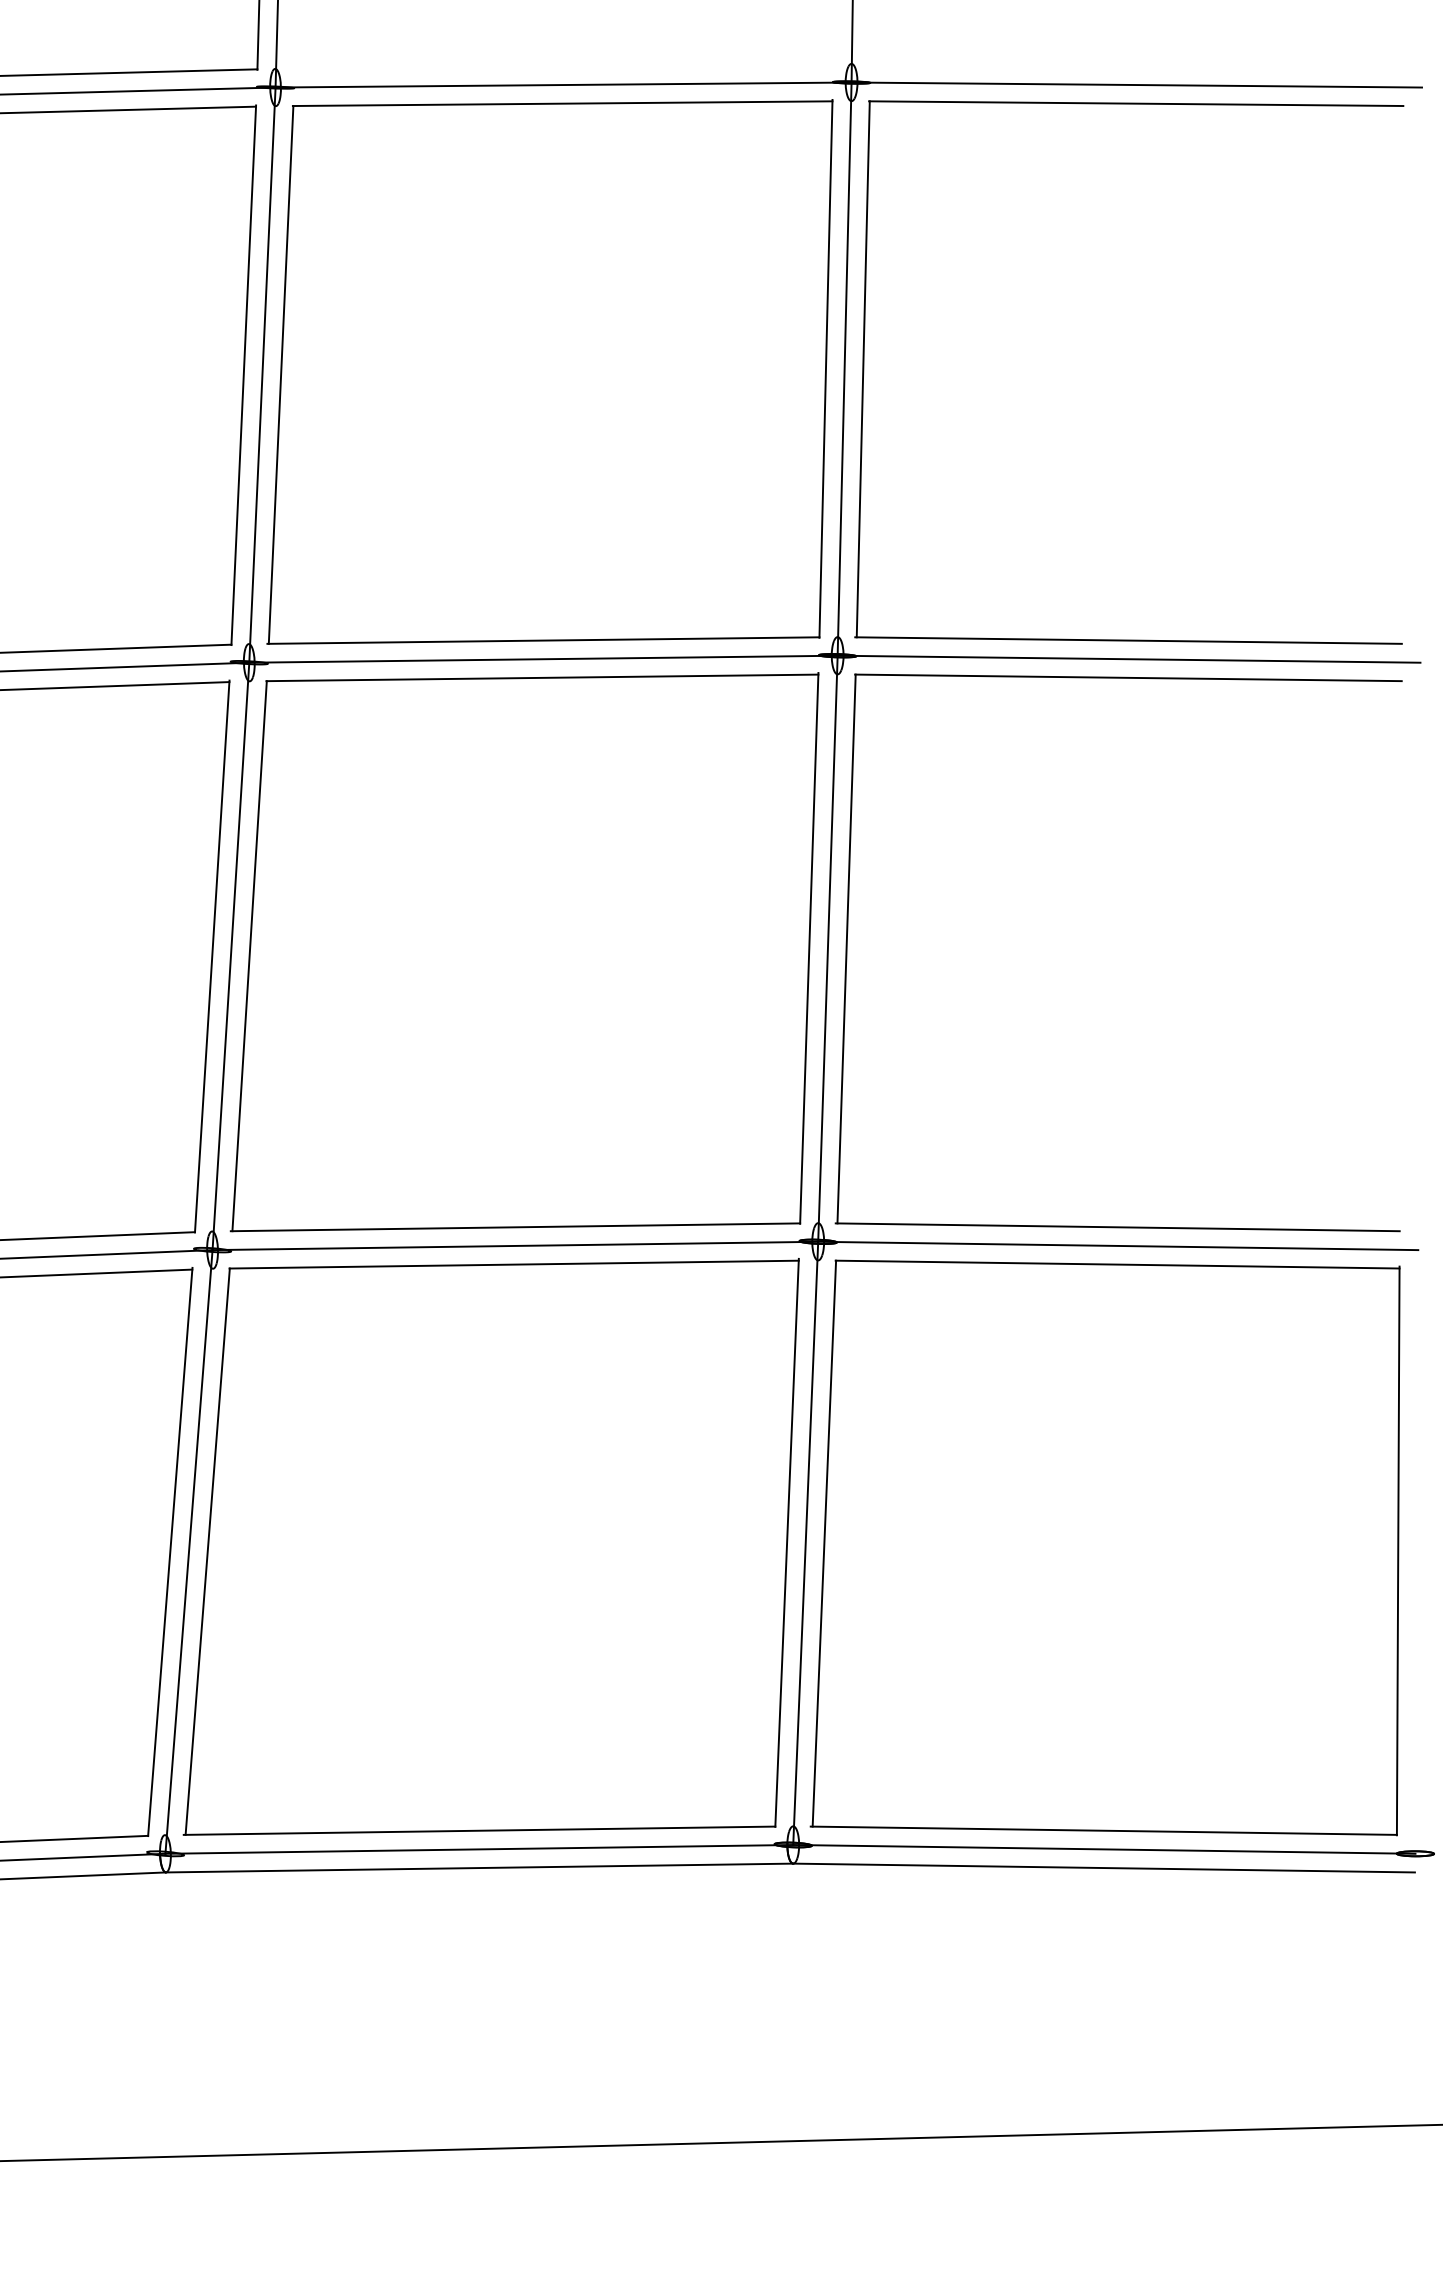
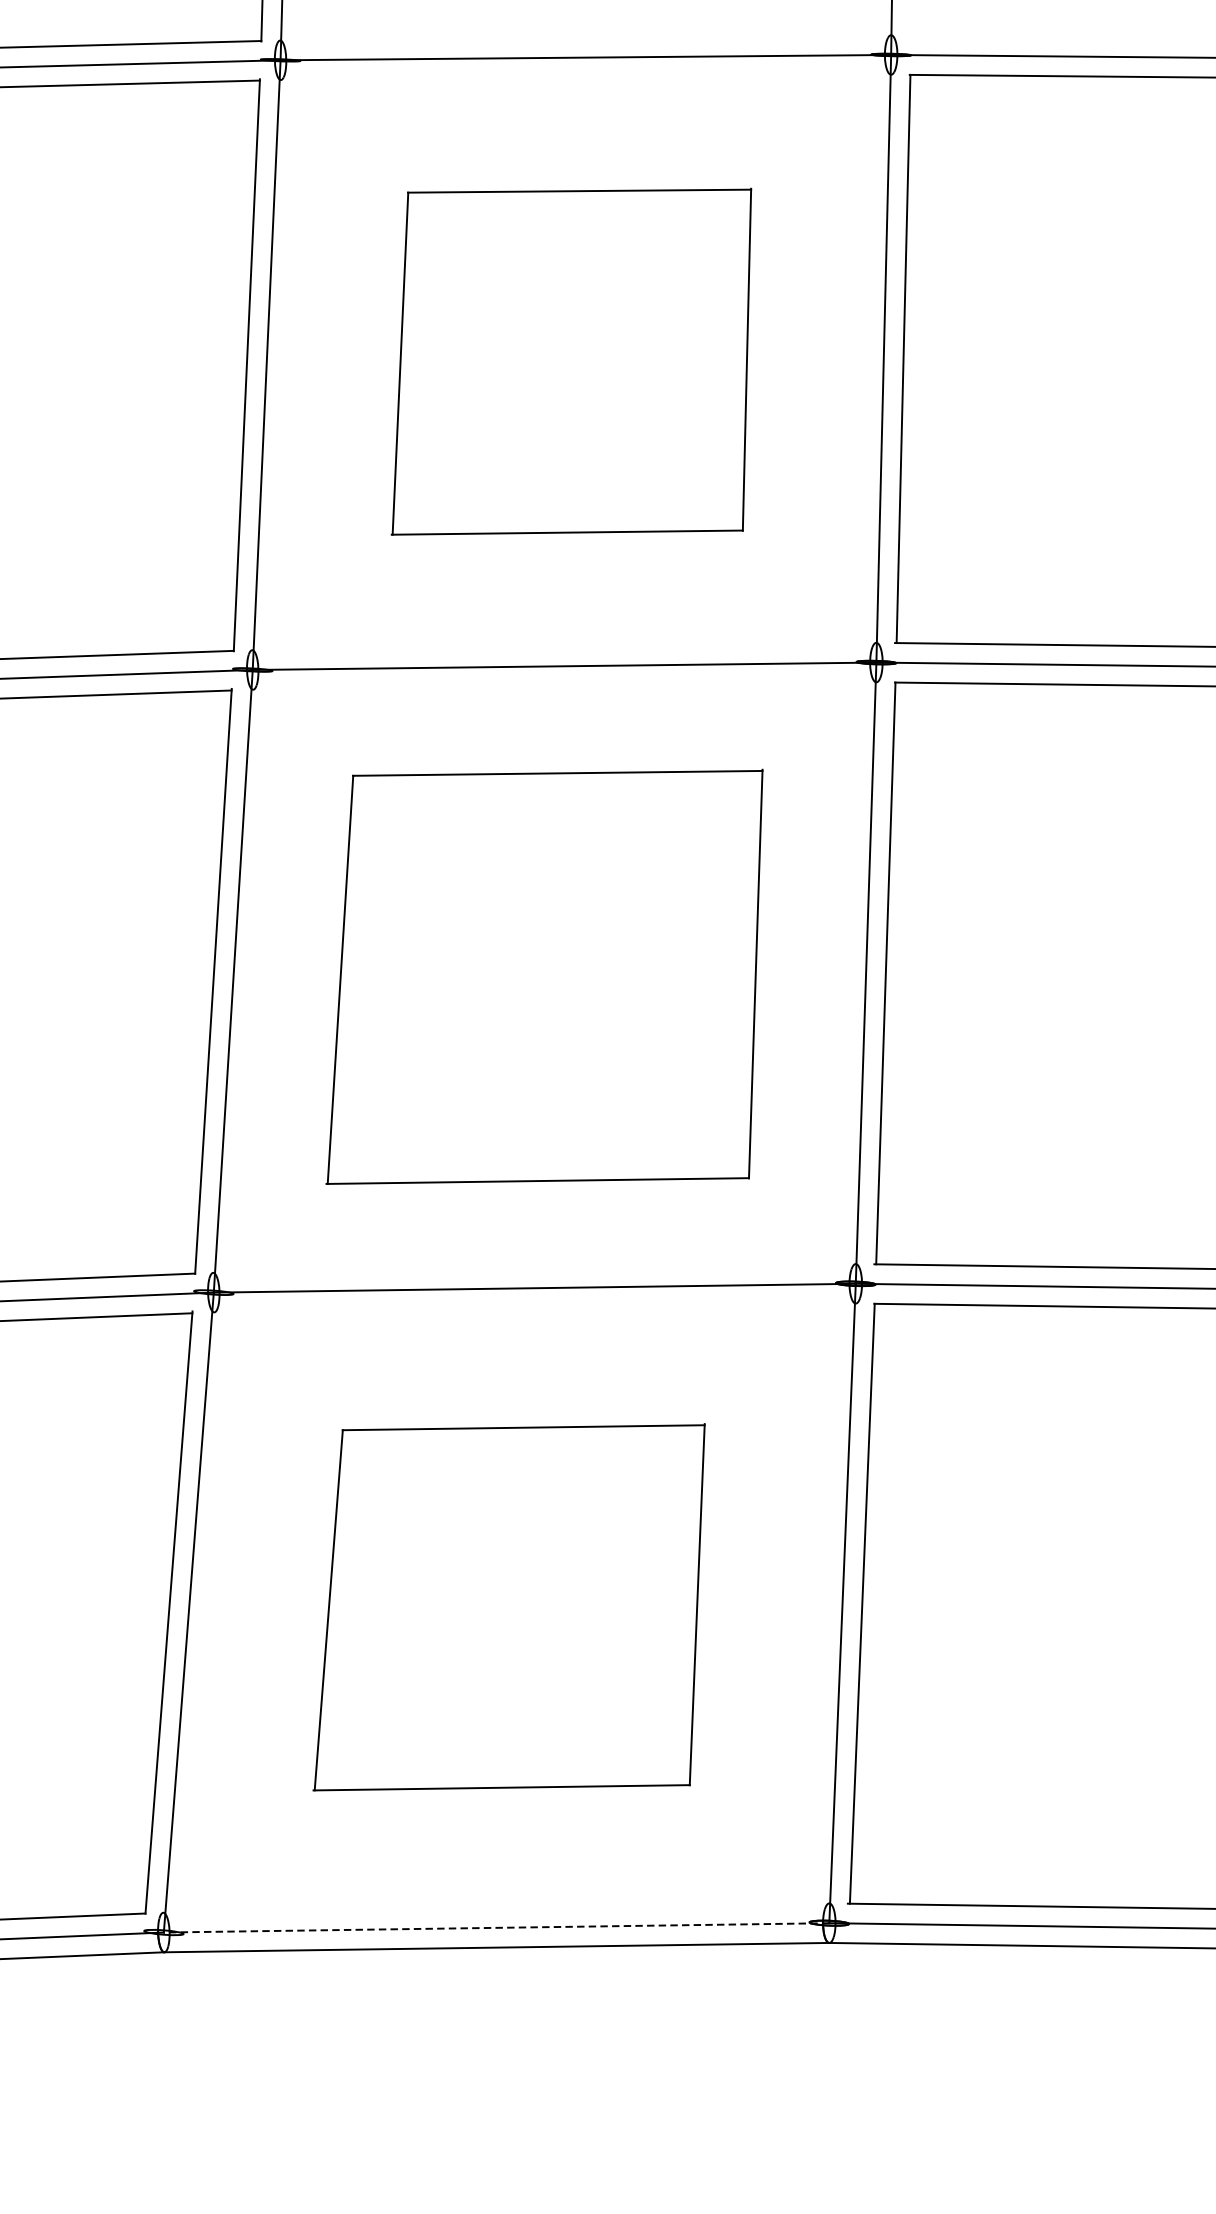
part: (549, 371) -> (570, 361), size x0.6
part: (524, 952) -> (544, 977), size x0.7
part: (490, 1546) -> (508, 1606), size x0.6
line: (479, 1849) -> (496, 1927), solid -> dashed

